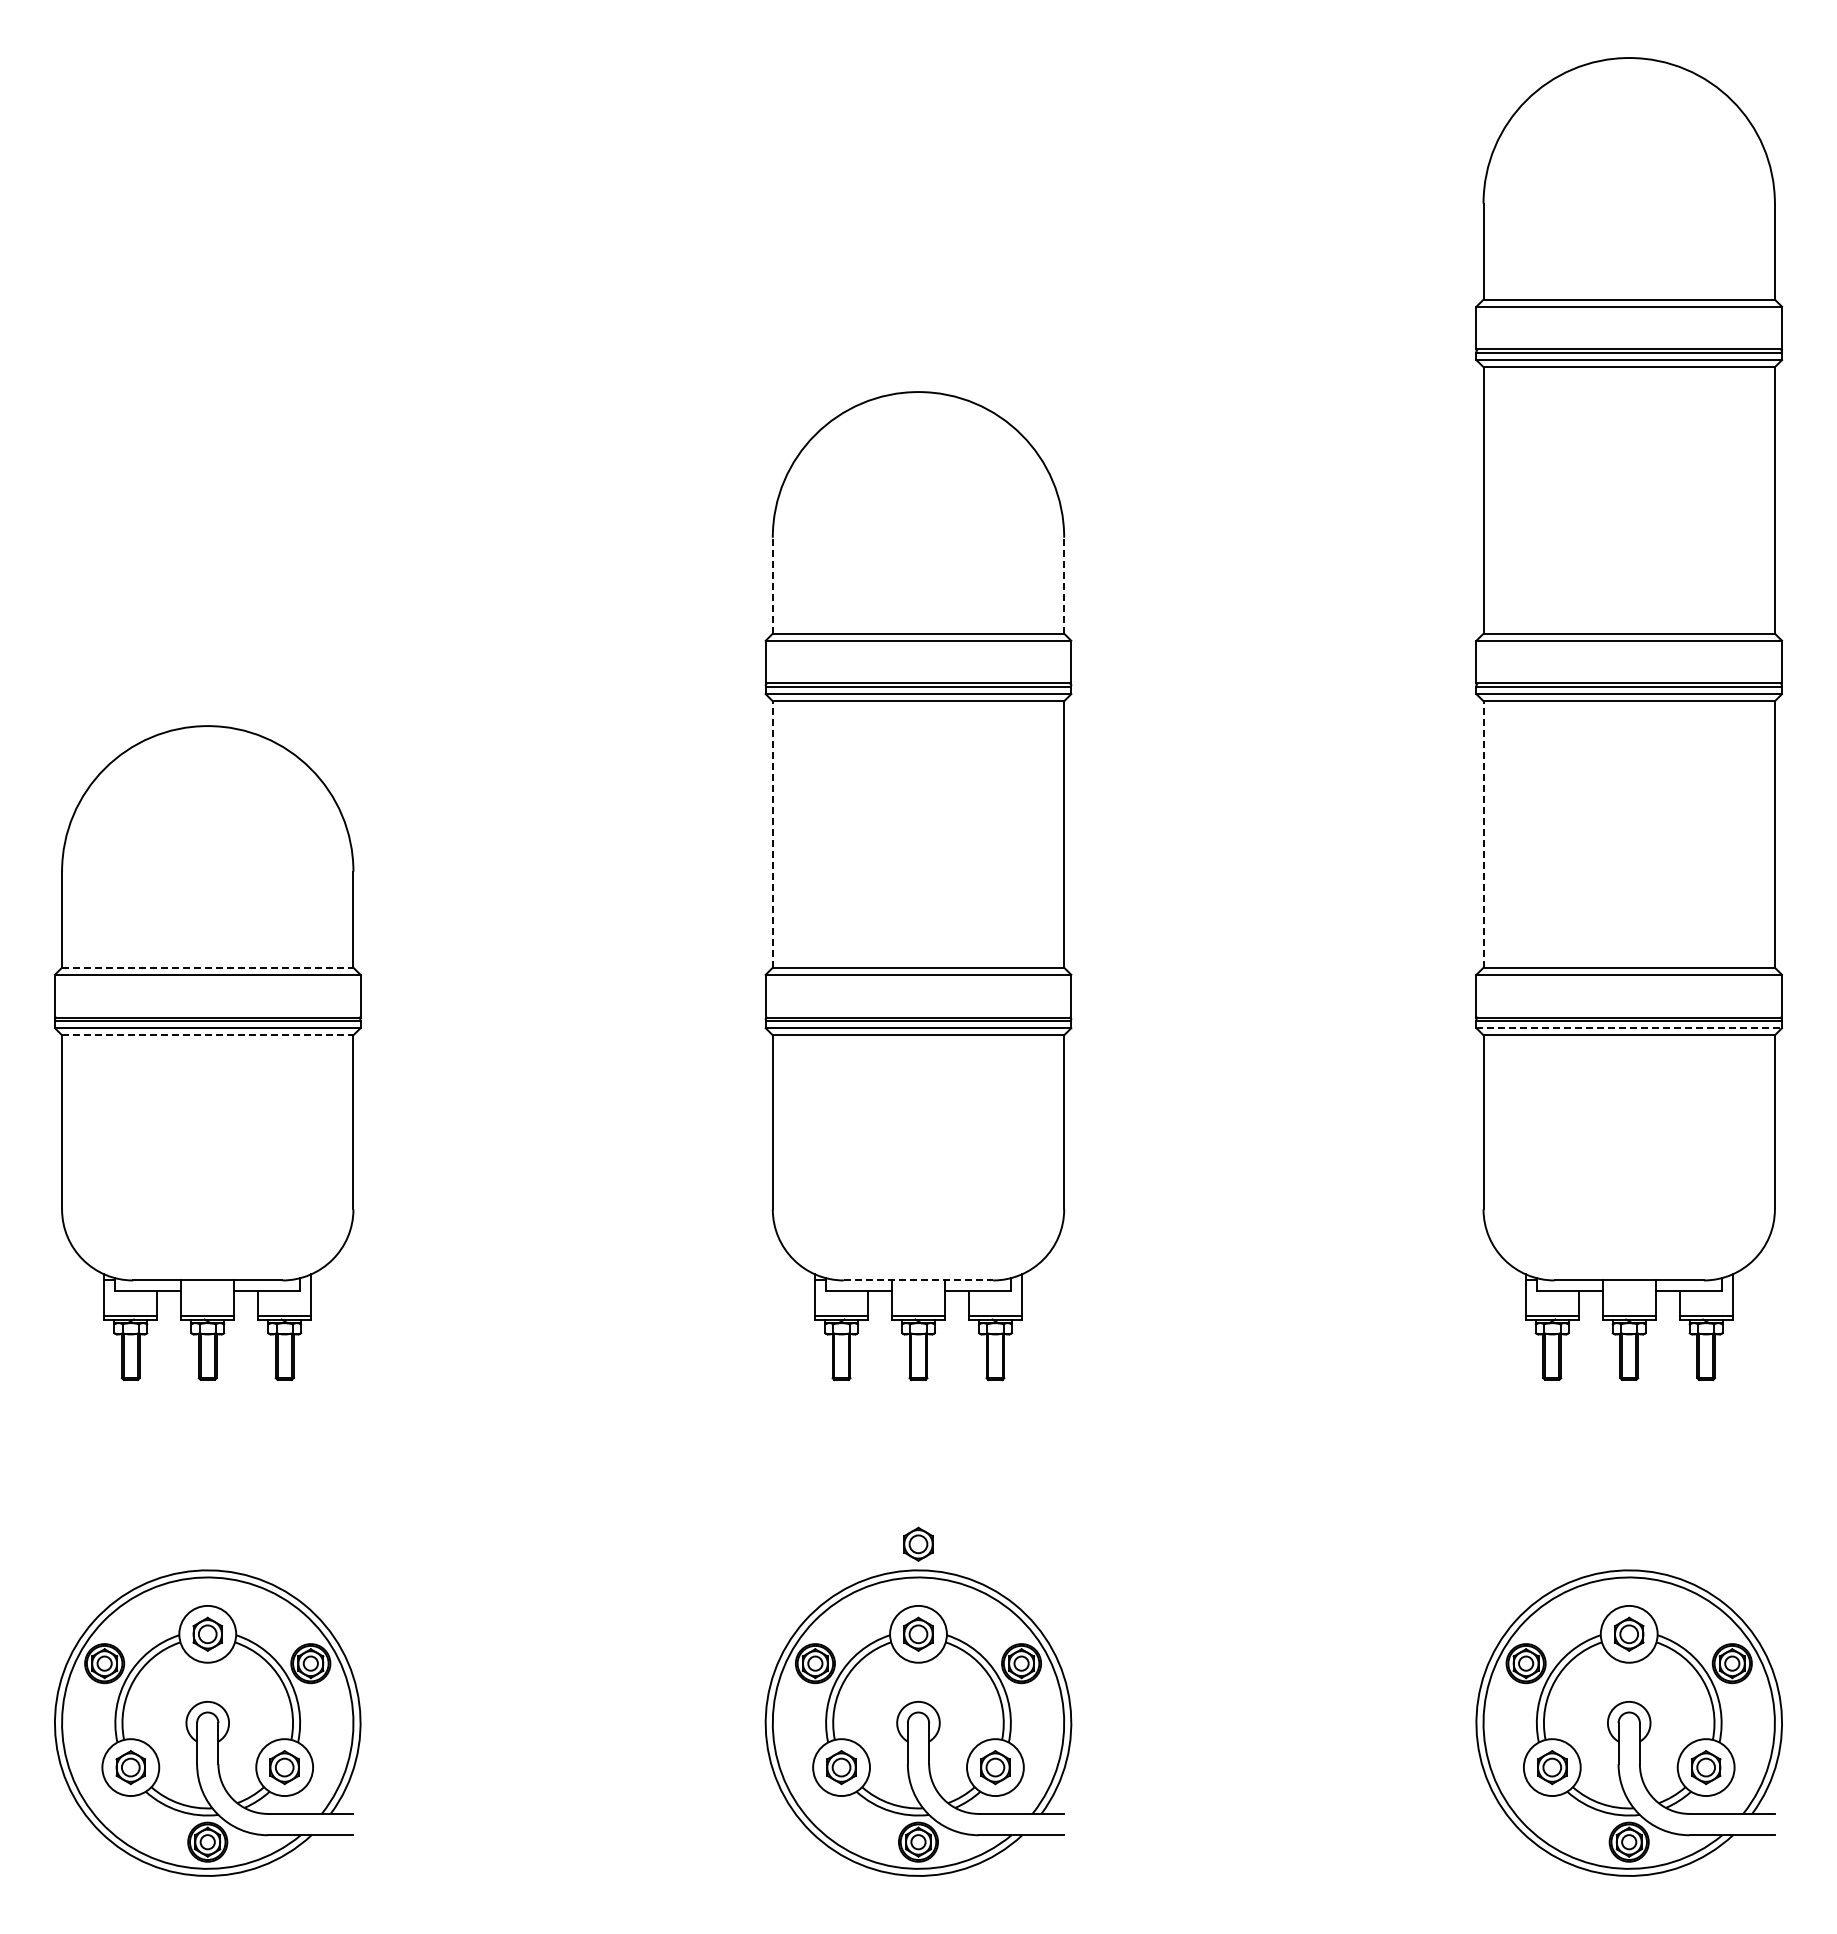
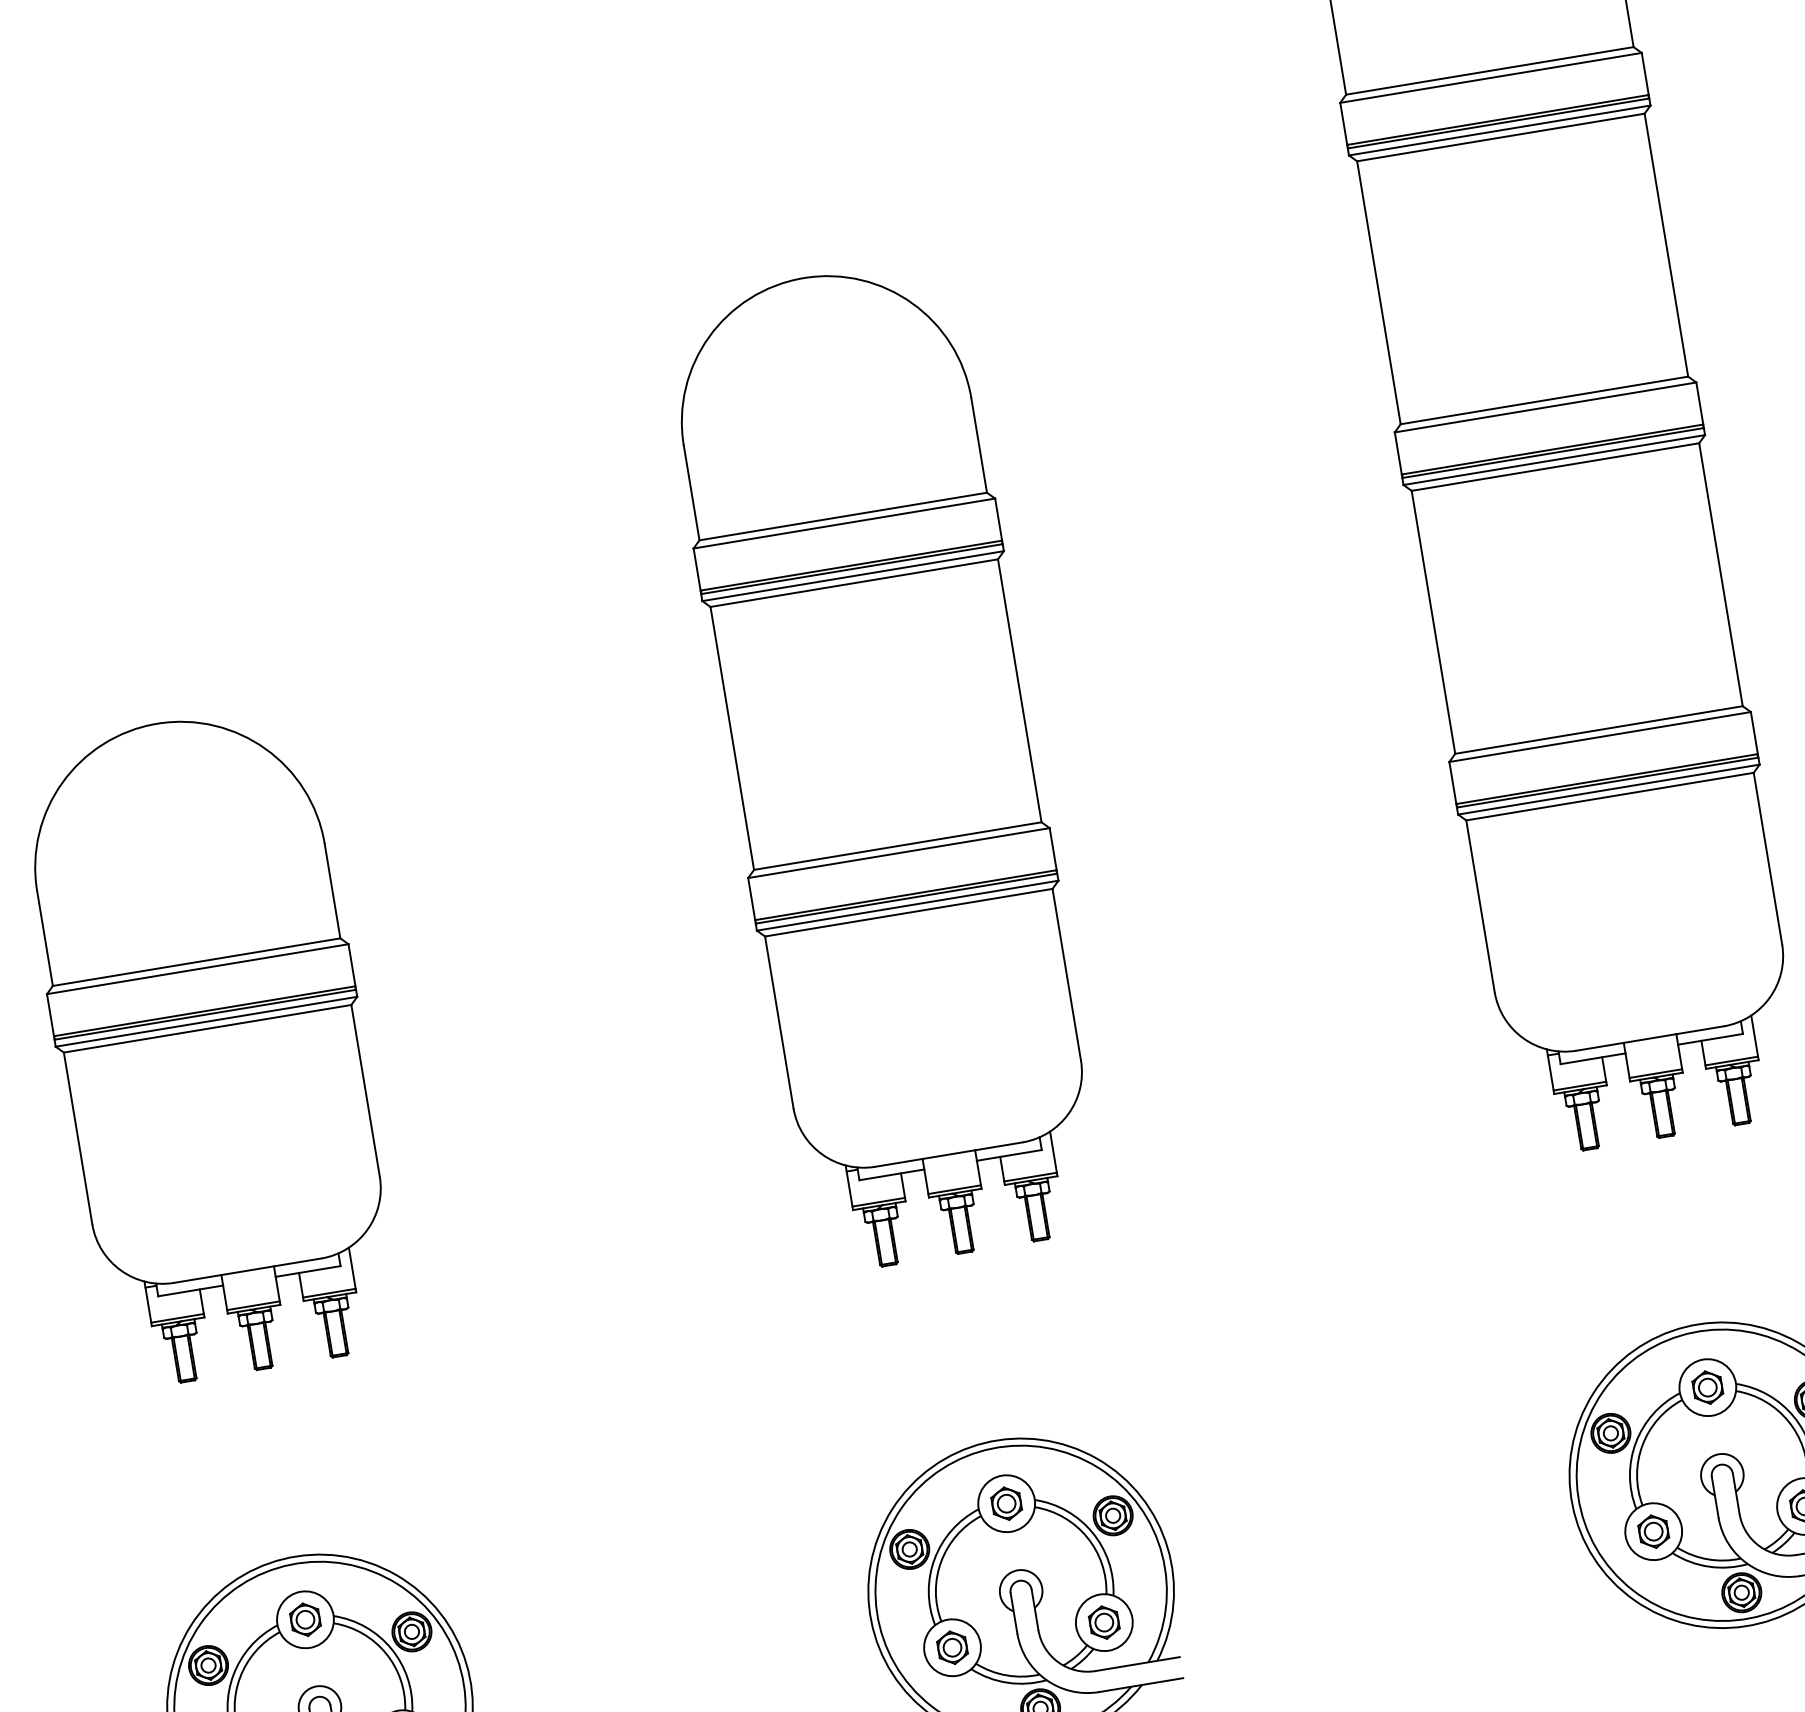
line: (772, 585) -> (691, 492), dashed -> solid
line: (1064, 585) -> (979, 445), dashed -> solid
line: (772, 833) -> (731, 737), dashed -> solid
line: (1483, 833) -> (1433, 621), dashed -> solid
line: (207, 967) -> (196, 961), dashed -> solid
line: (1629, 1028) -> (1609, 789), dashed -> solid
line: (207, 1035) -> (207, 1029), dashed -> solid
line: (918, 1280) -> (948, 1154), dashed -> solid
part: (918, 1543) -> (991, 1414), removed

